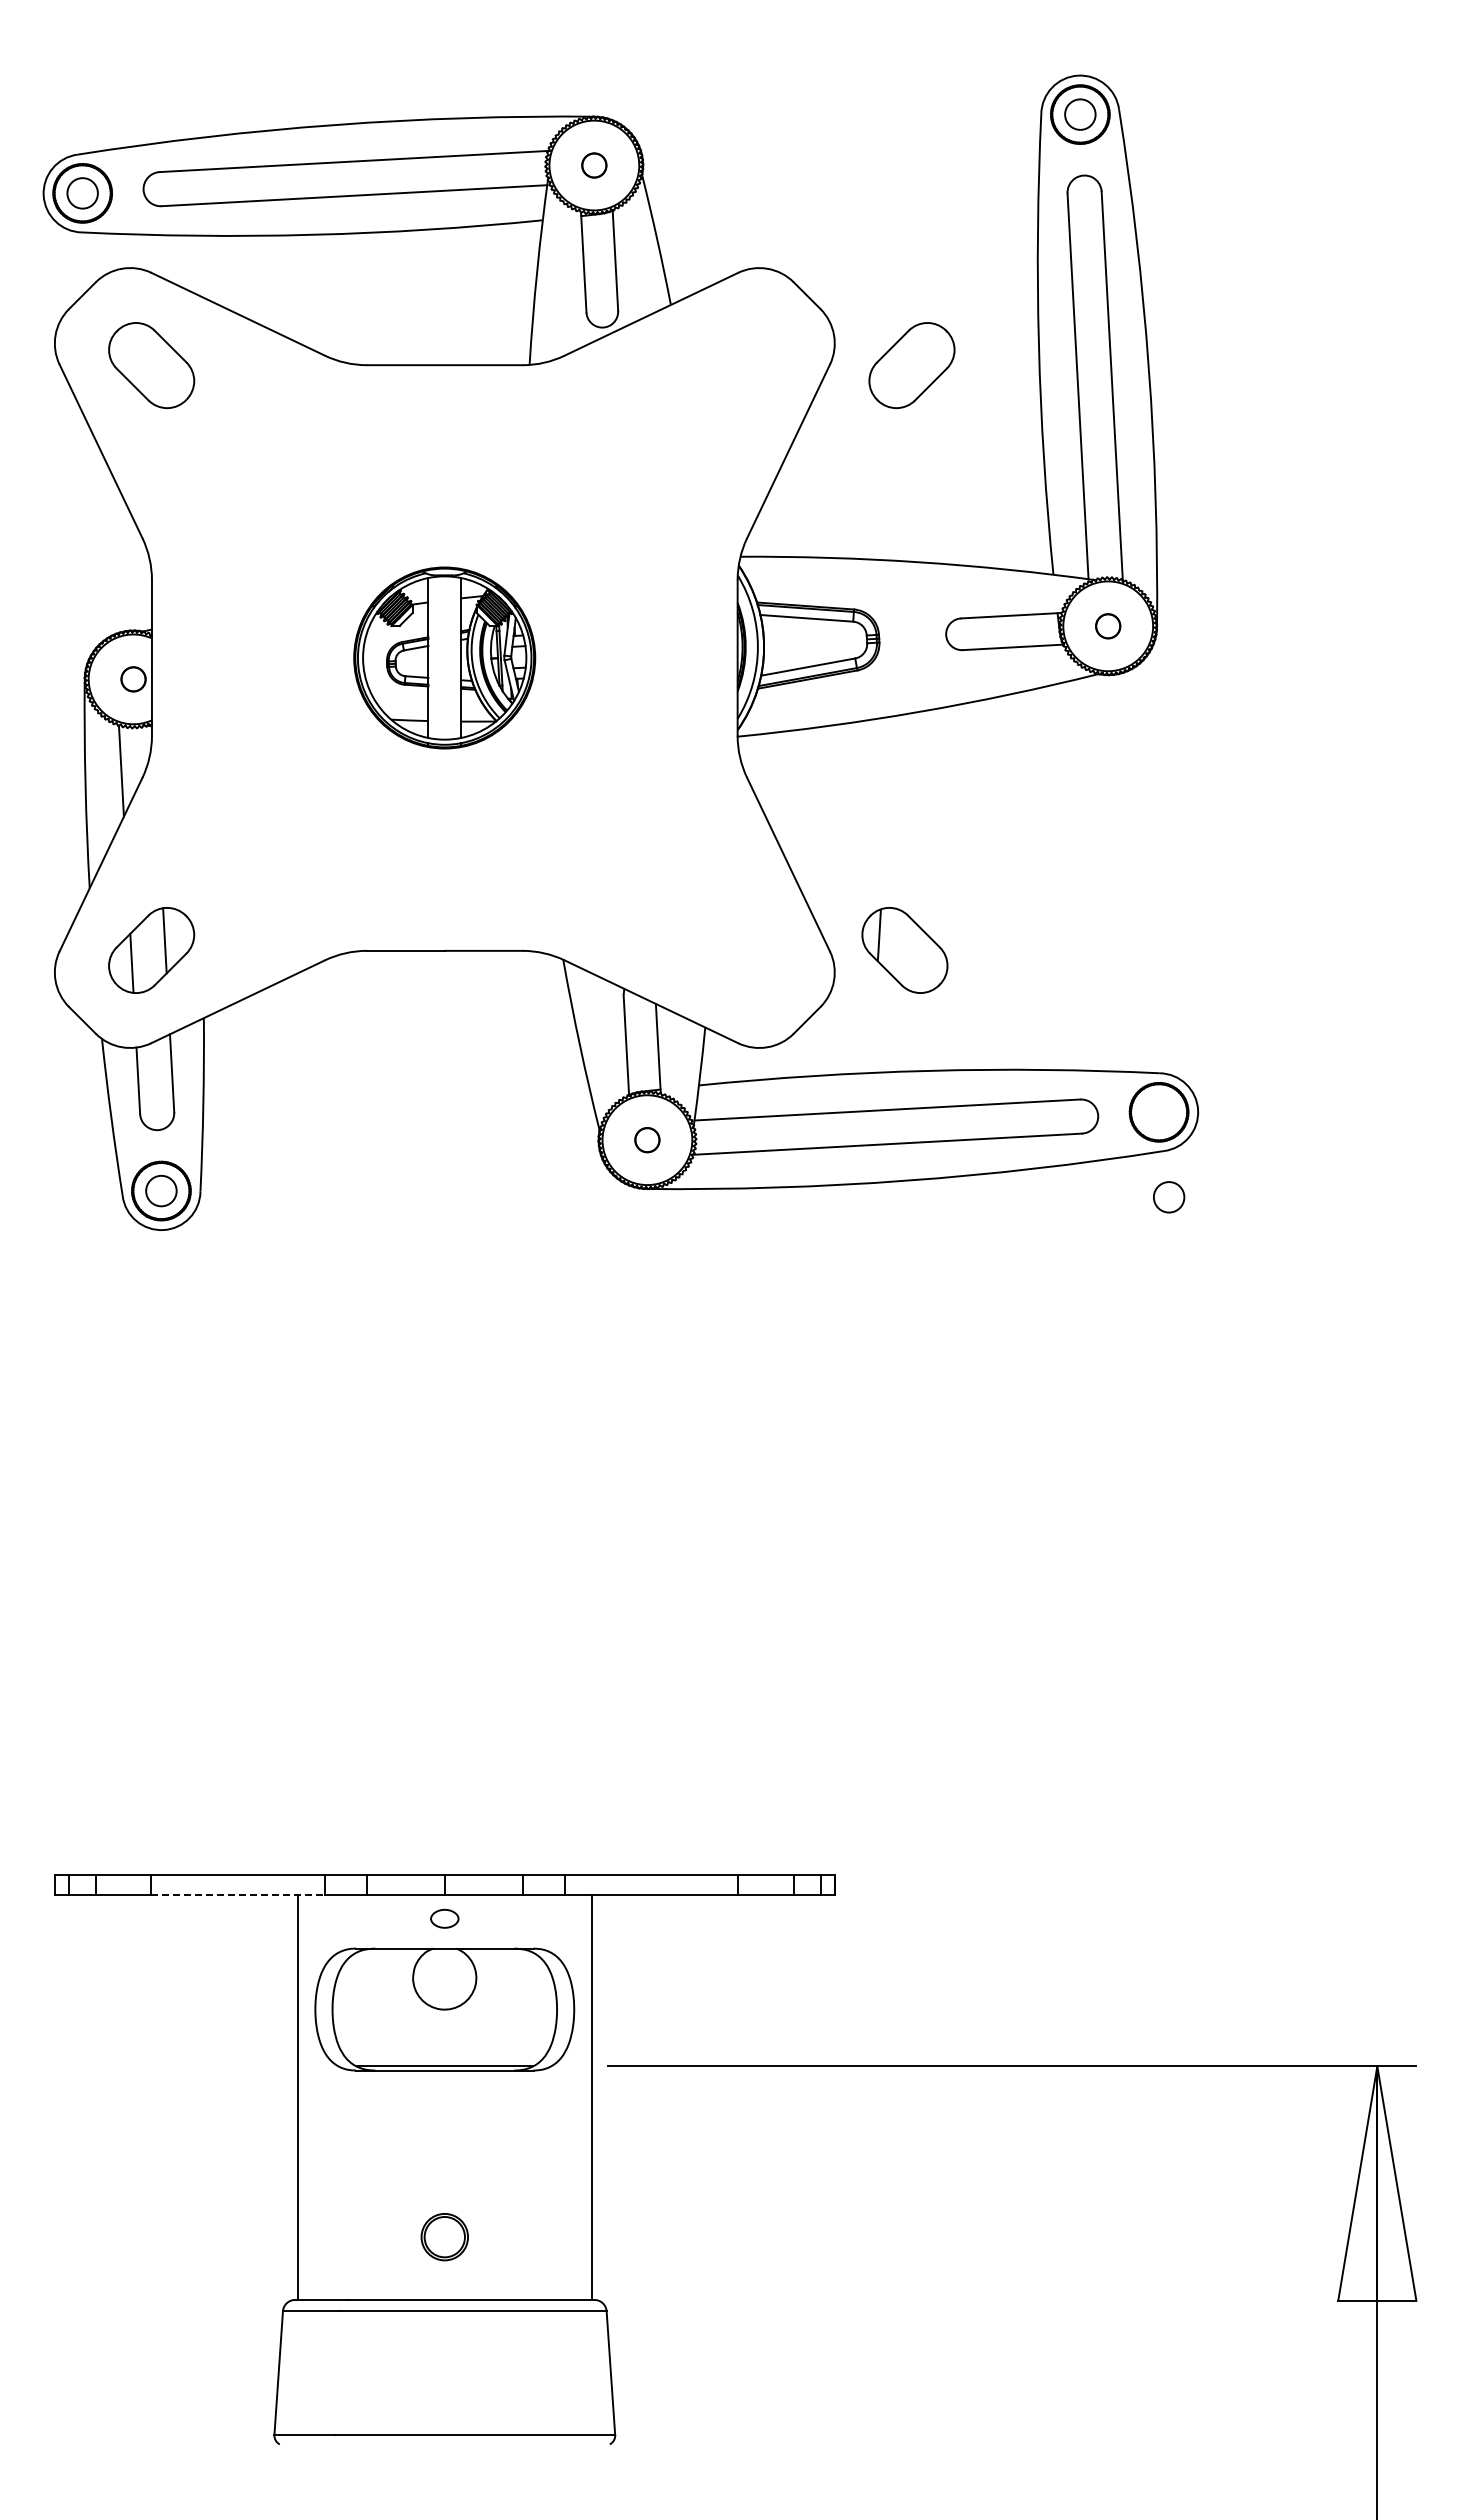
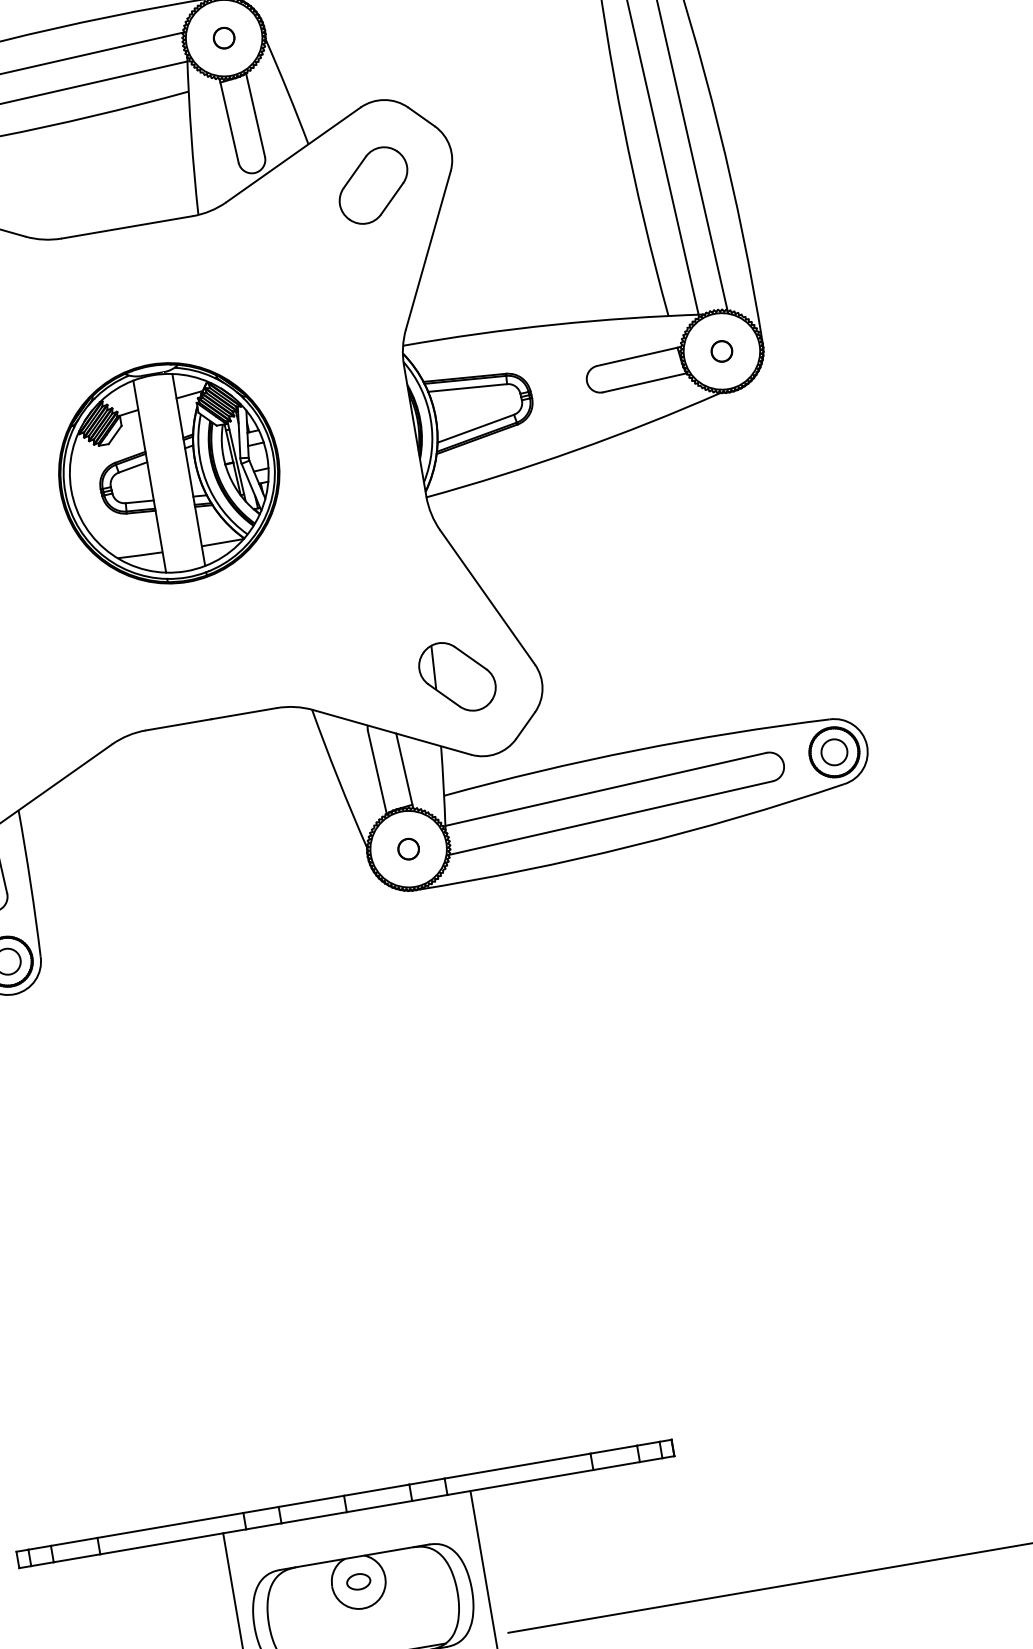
part: (911, 365) -> (373, 185), moved
part: (444, 657) -> (168, 472), size x1.43
part: (904, 950) -> (457, 676), moved
circle: (1169, 1197) -> (834, 752), moved
line: (238, 1894) -> (173, 1541), dashed -> solid
part: (444, 1918) -> (358, 1581), moved

